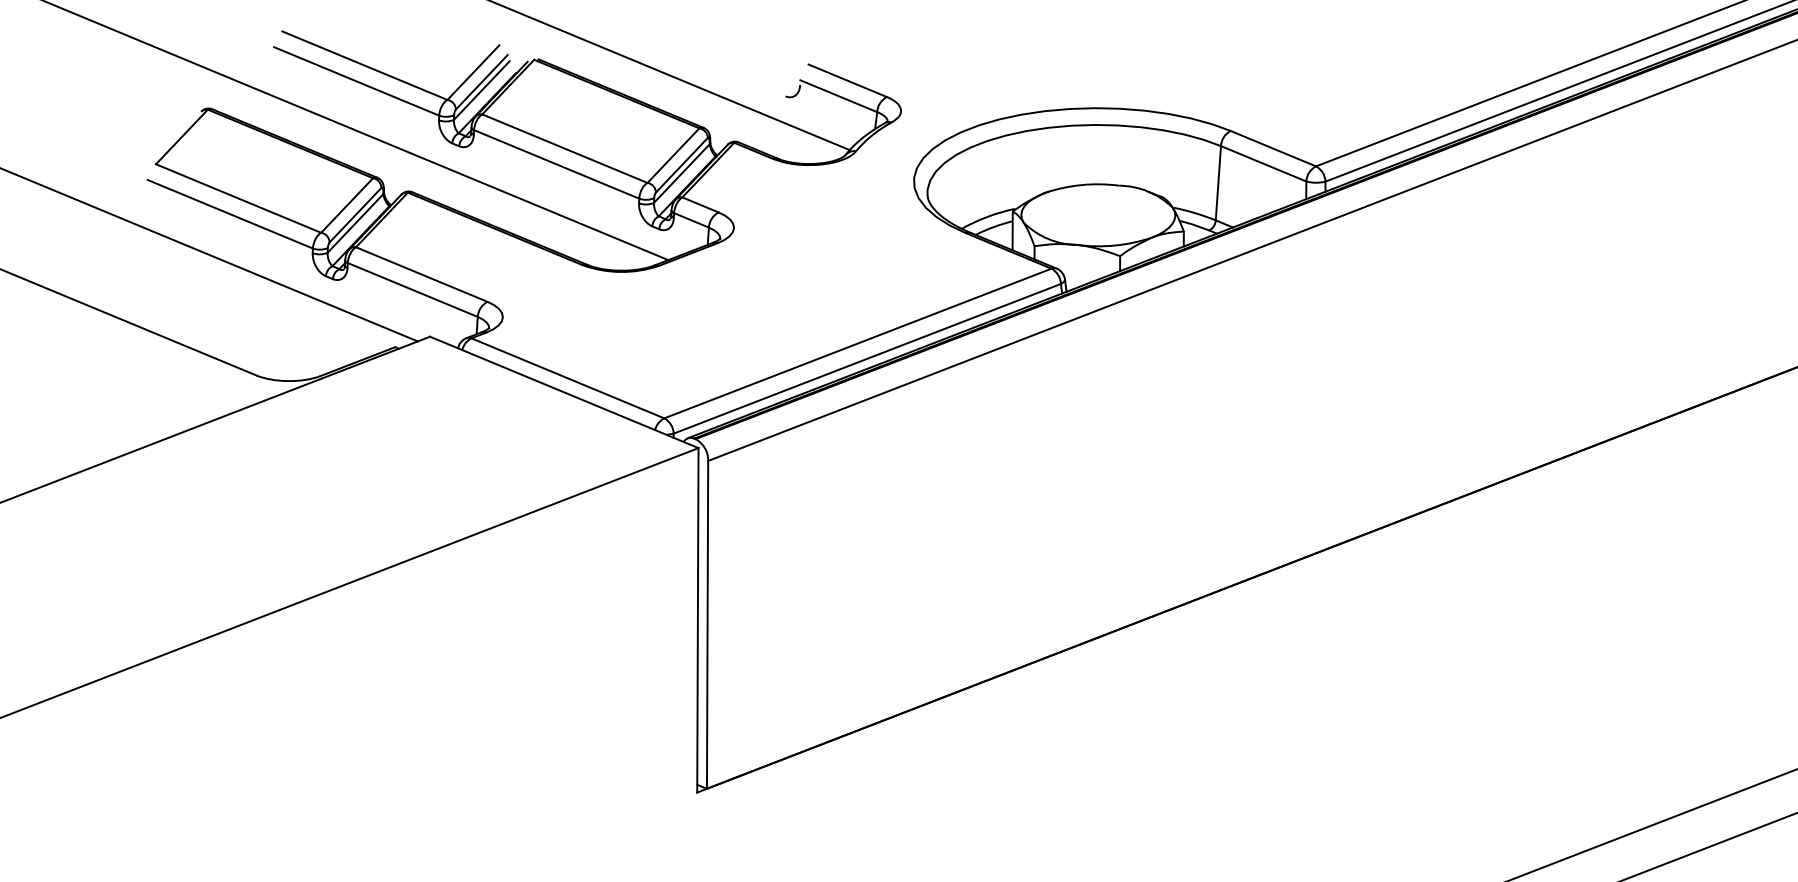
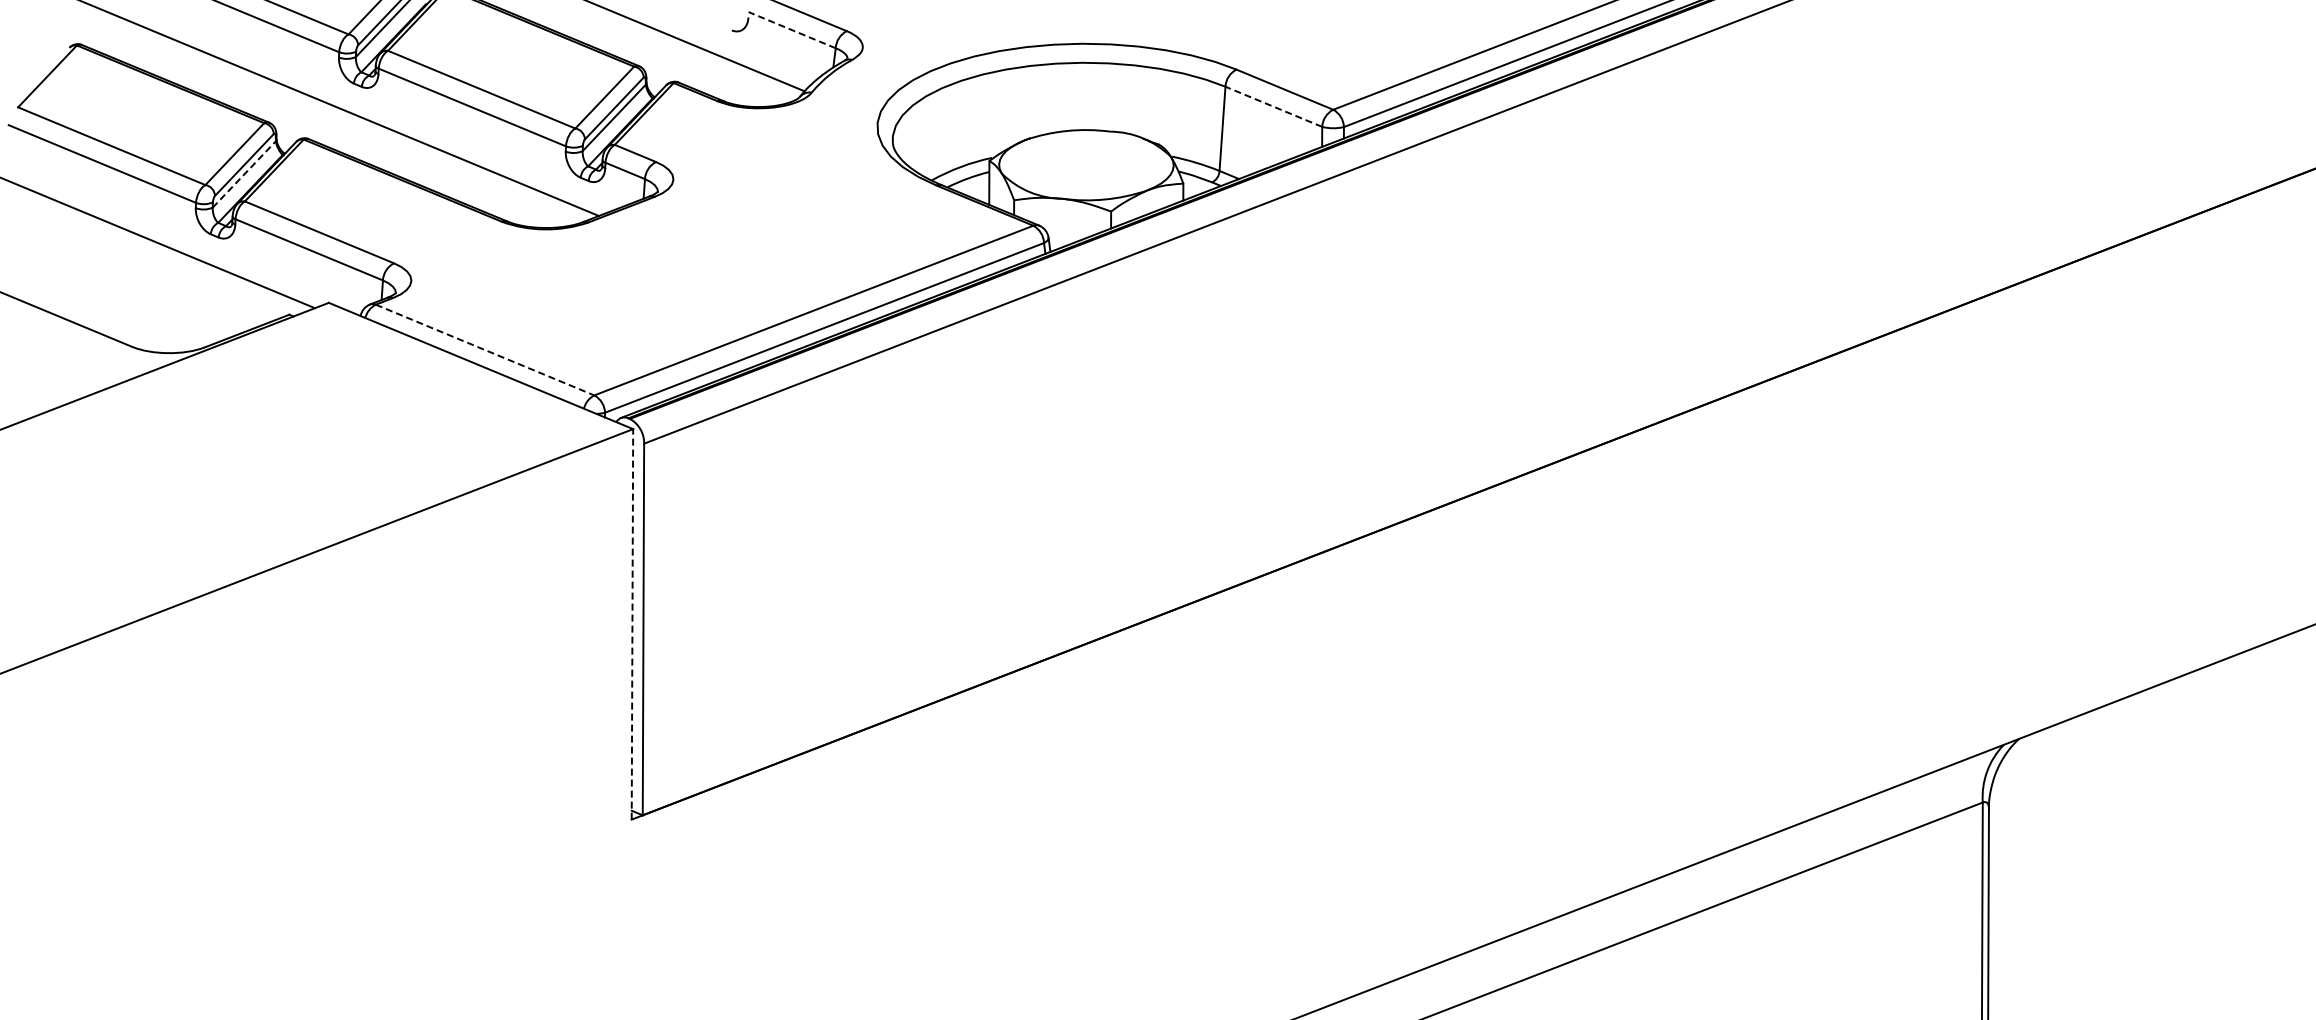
line: (838, 96) -> (791, 30), solid -> dashed
line: (1263, 163) -> (1273, 106), solid -> dashed
line: (355, 223) -> (244, 174), solid -> dashed
line: (568, 378) -> (485, 350), solid -> dashed
line: (697, 619) -> (632, 623), solid -> dashed

